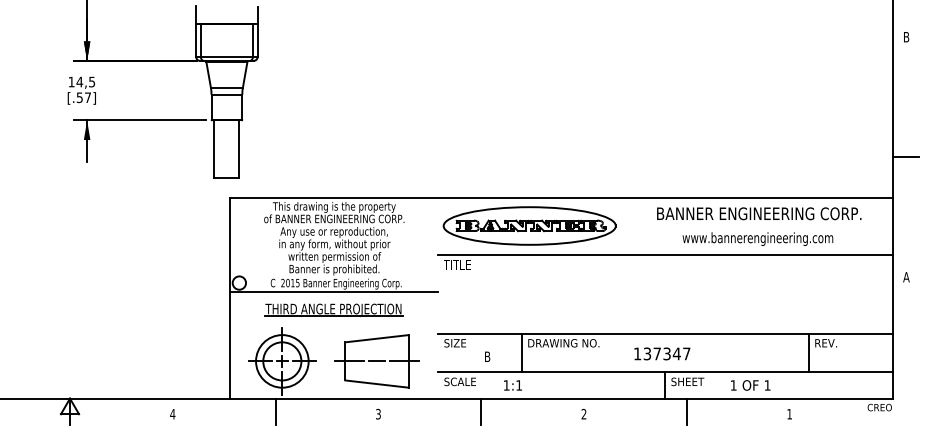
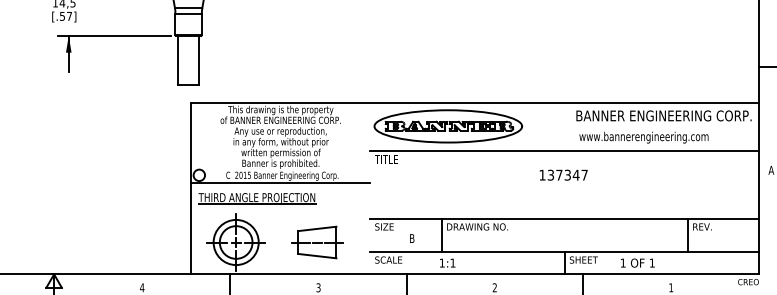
text: (759, 213) -> (664, 115), moved
part: (333, 309) -> (256, 197), moved
text: (662, 353) -> (563, 174), moved
part: (376, 361) -> (316, 242), size x0.7
text: (512, 385) -> (447, 263), moved

